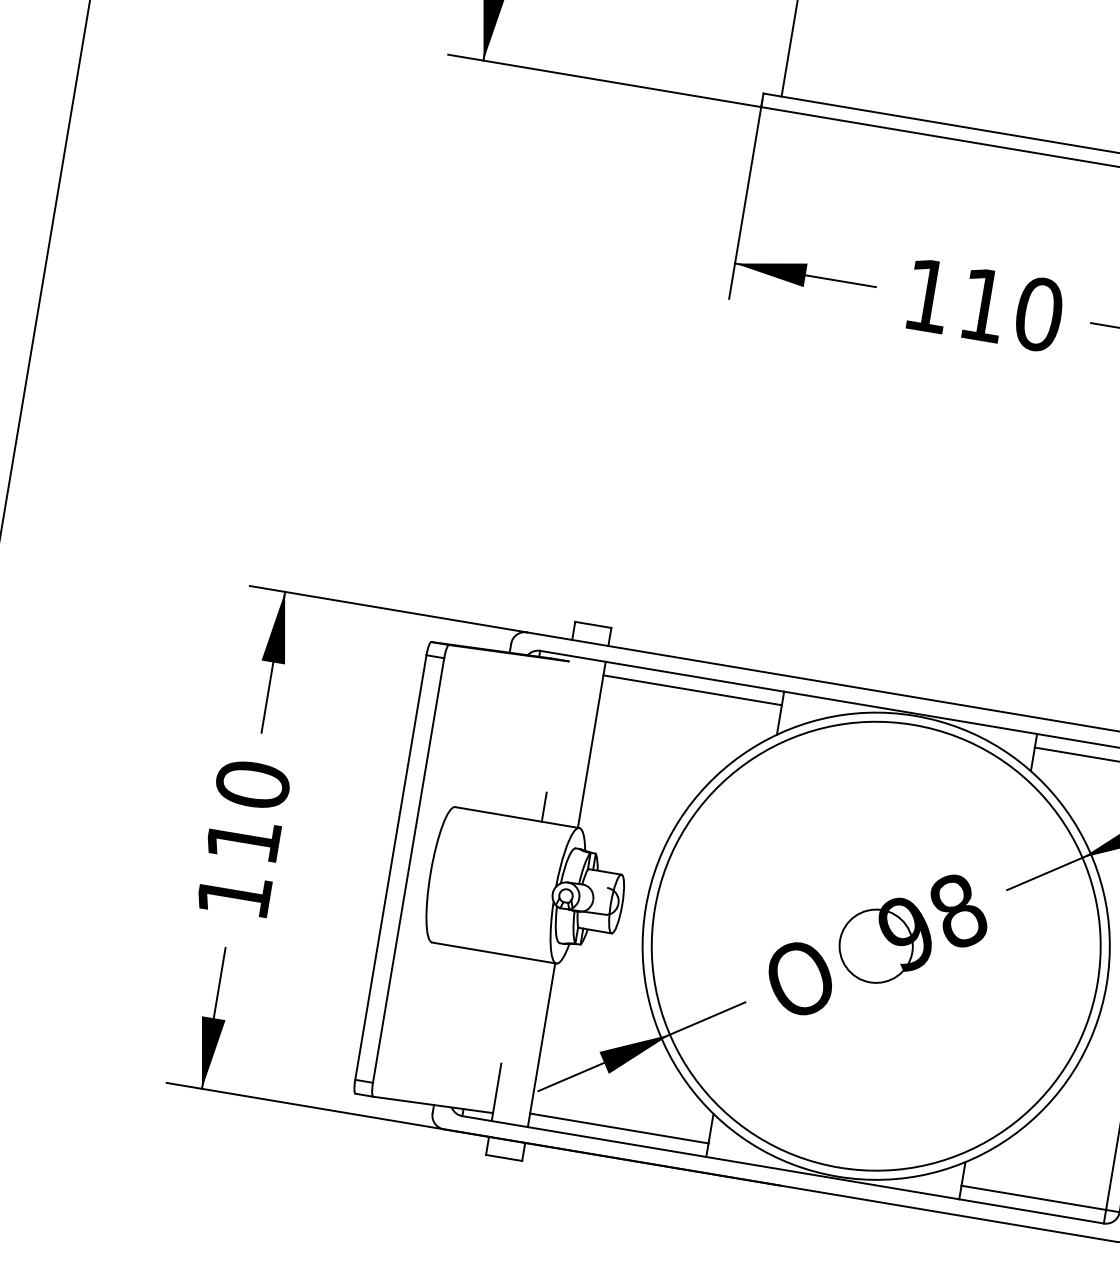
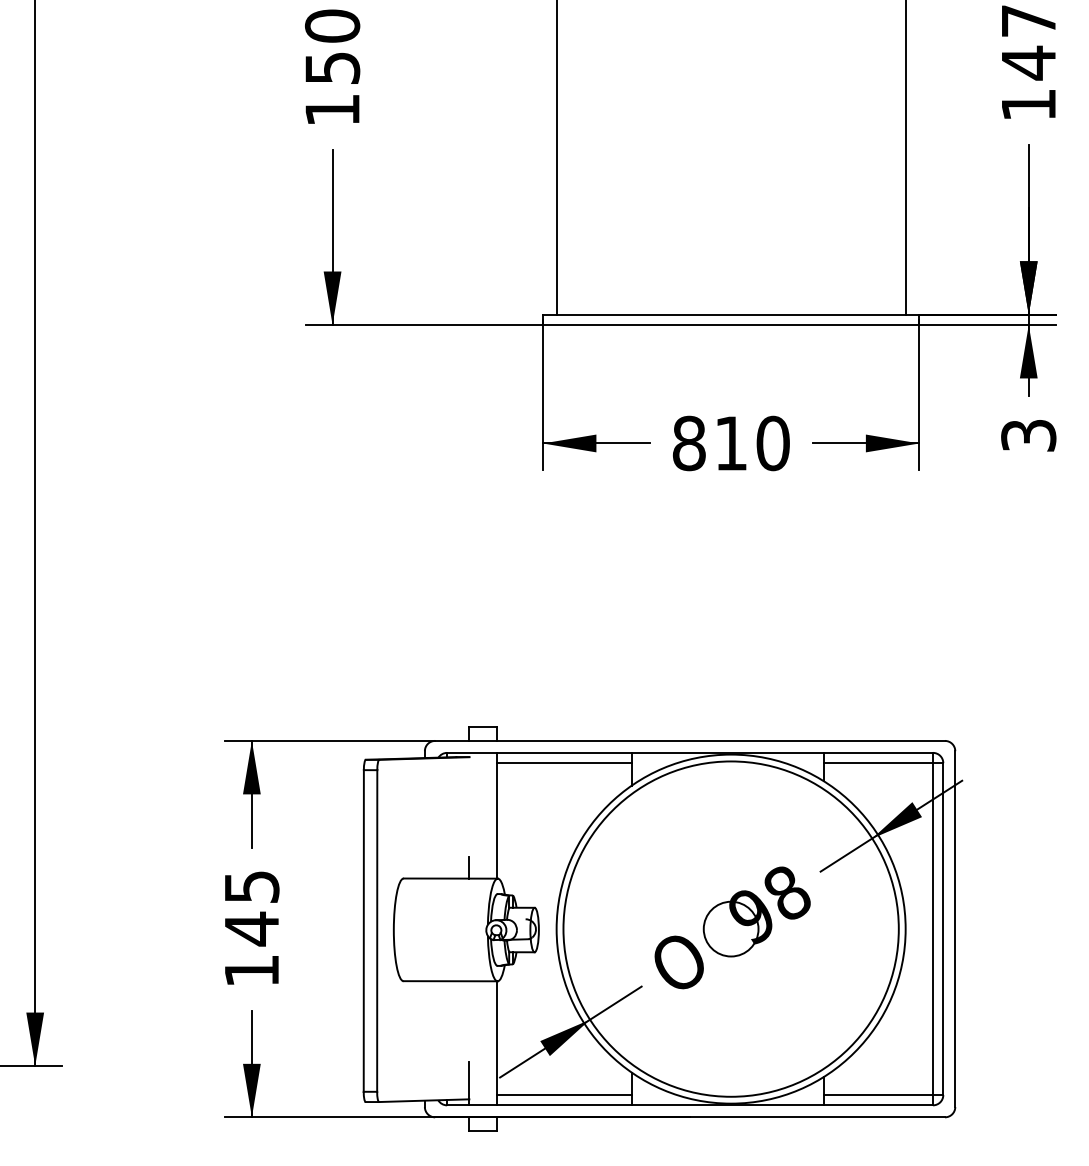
text: (927, 295) -> (688, 443), 110 -> 810
text: (247, 813) -> (251, 908), 110 -> 145

